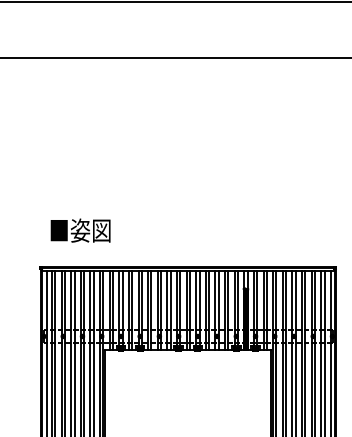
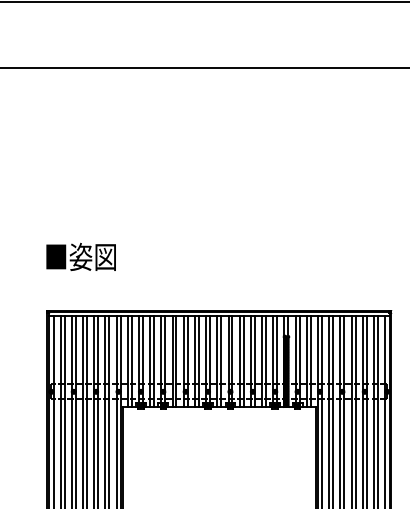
text: (80, 230) -> (81, 256), moved

